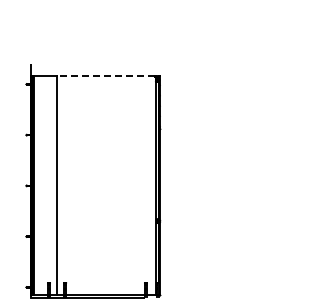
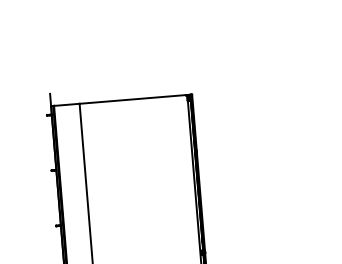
line: (106, 76) -> (133, 99), dashed -> solid

